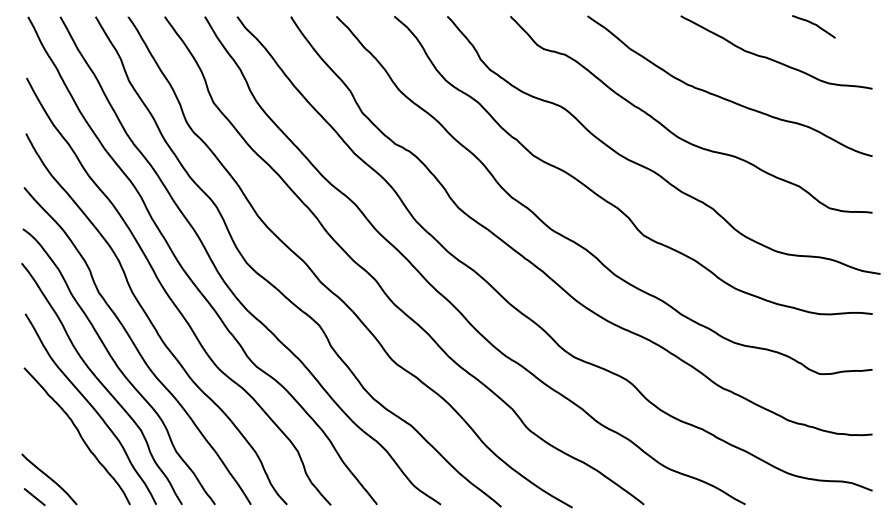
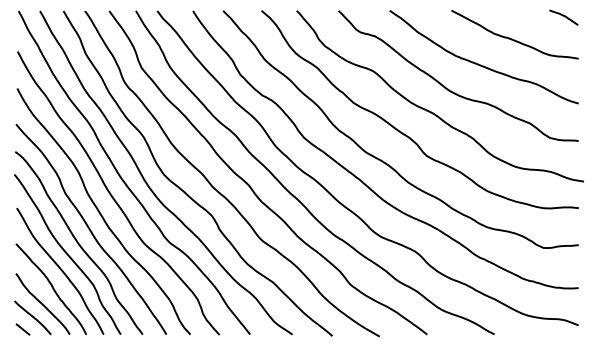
curve: (813, 25) -> (563, 16), moved
curve: (64, 457) -> (42, 303), added

